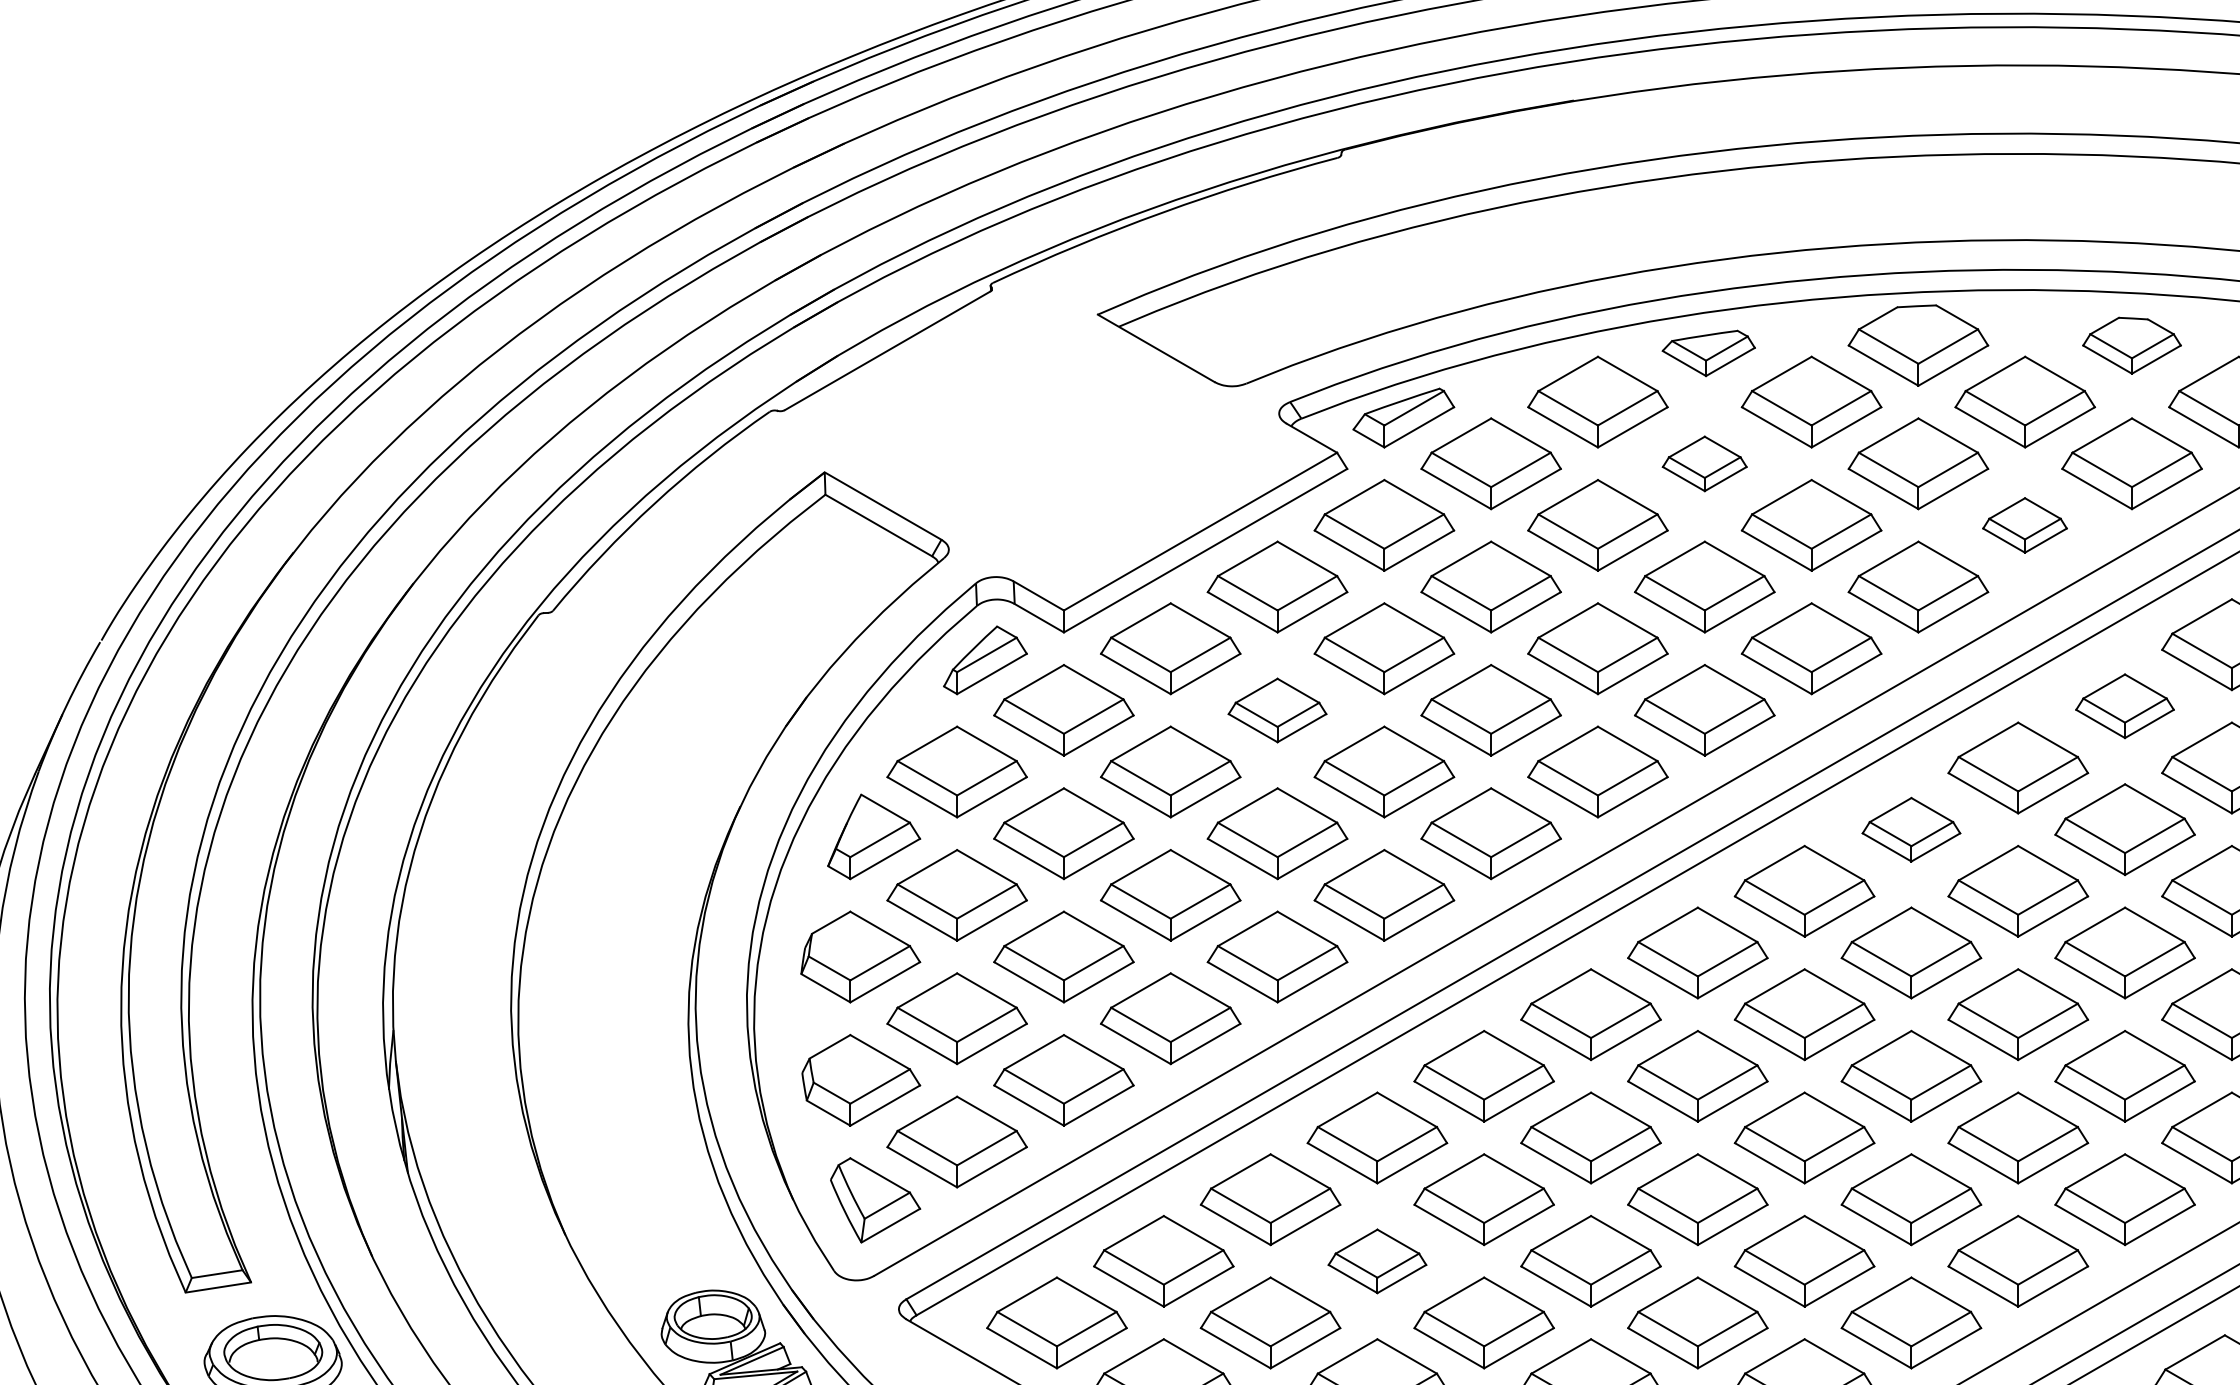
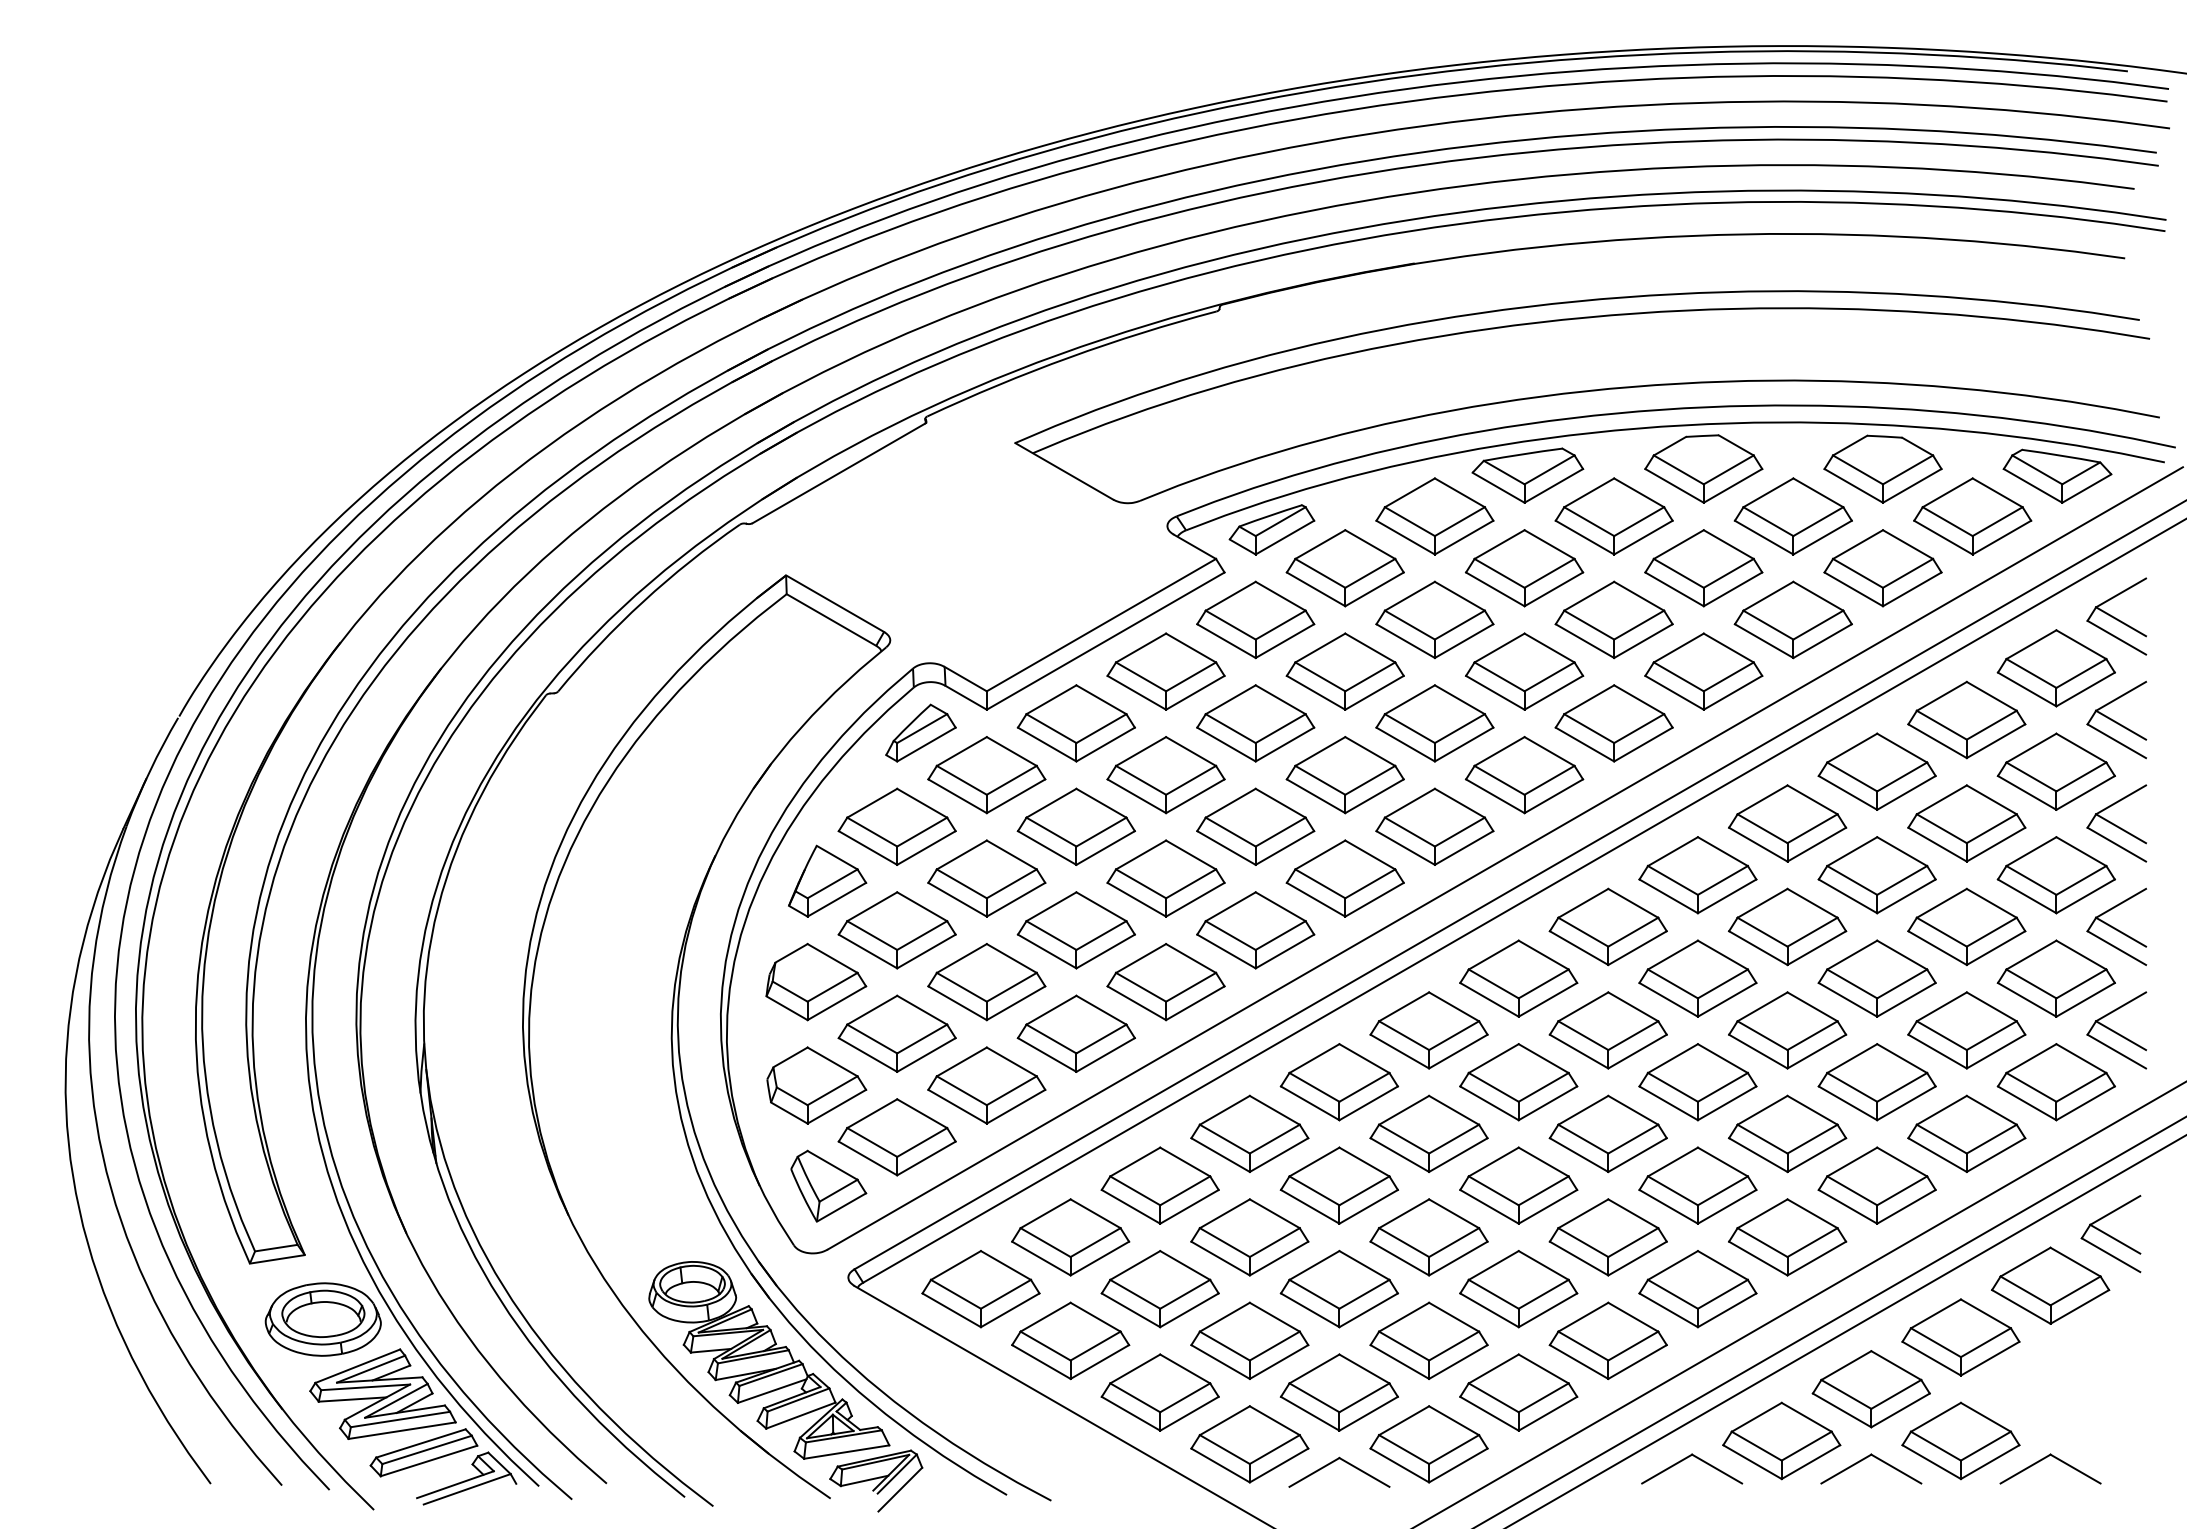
part: (2131, 344) -> (1882, 468), size x1.43
part: (1708, 353) -> (1527, 475), size x1.43
part: (1704, 464) -> (1524, 568), size x1.67
part: (2024, 524) -> (1792, 619), size x1.67
part: (2124, 706) -> (1876, 771), size x1.43
part: (1276, 710) -> (1165, 775), size x1.43
part: (1910, 830) -> (1697, 875), size x1.43
part: (1376, 1261) -> (1249, 1237), size x1.43

